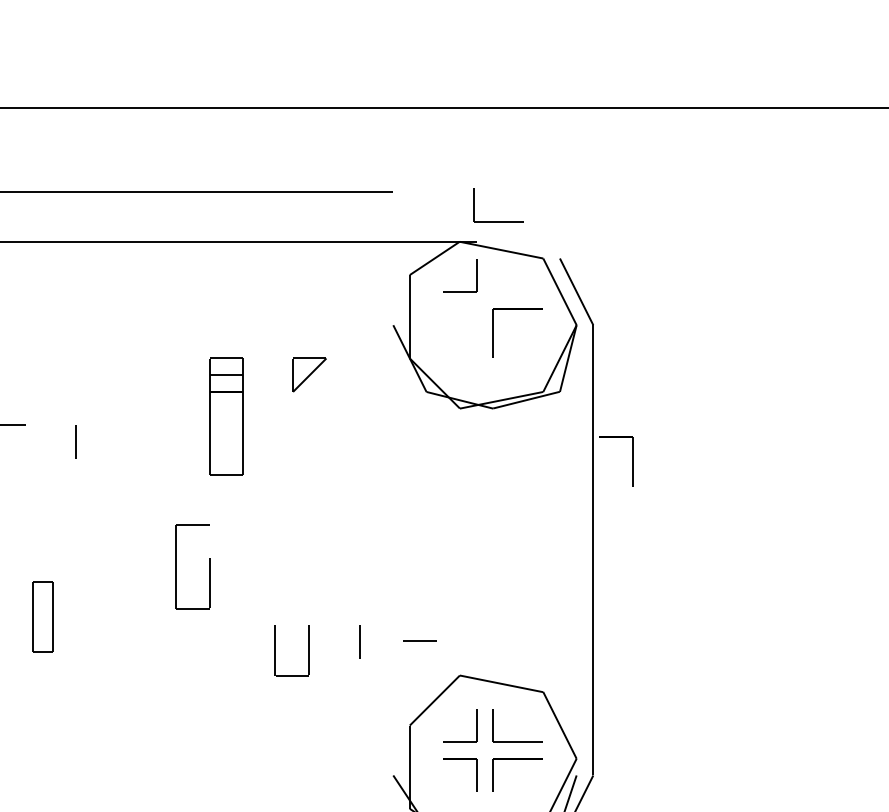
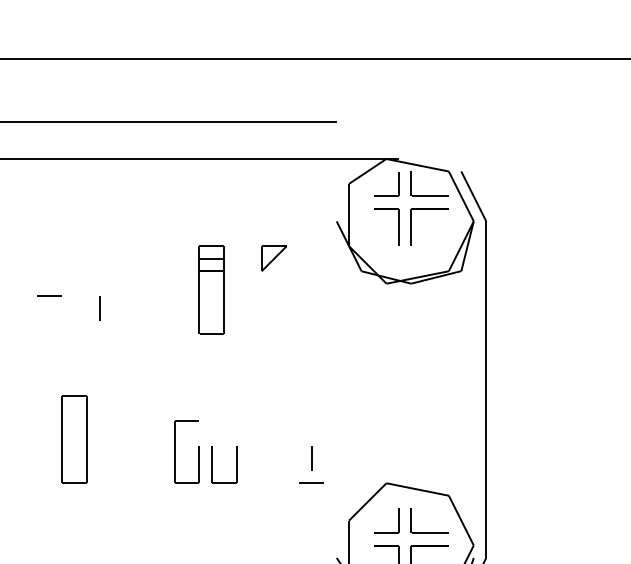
part: (498, 221) -> (429, 196), moved
part: (632, 461) -> (398, 227), moved
part: (176, 566) -> (174, 451), moved
part: (42, 617) -> (74, 439), size x1.67
line: (419, 640) -> (311, 483), moved
part: (275, 650) -> (212, 464), moved

